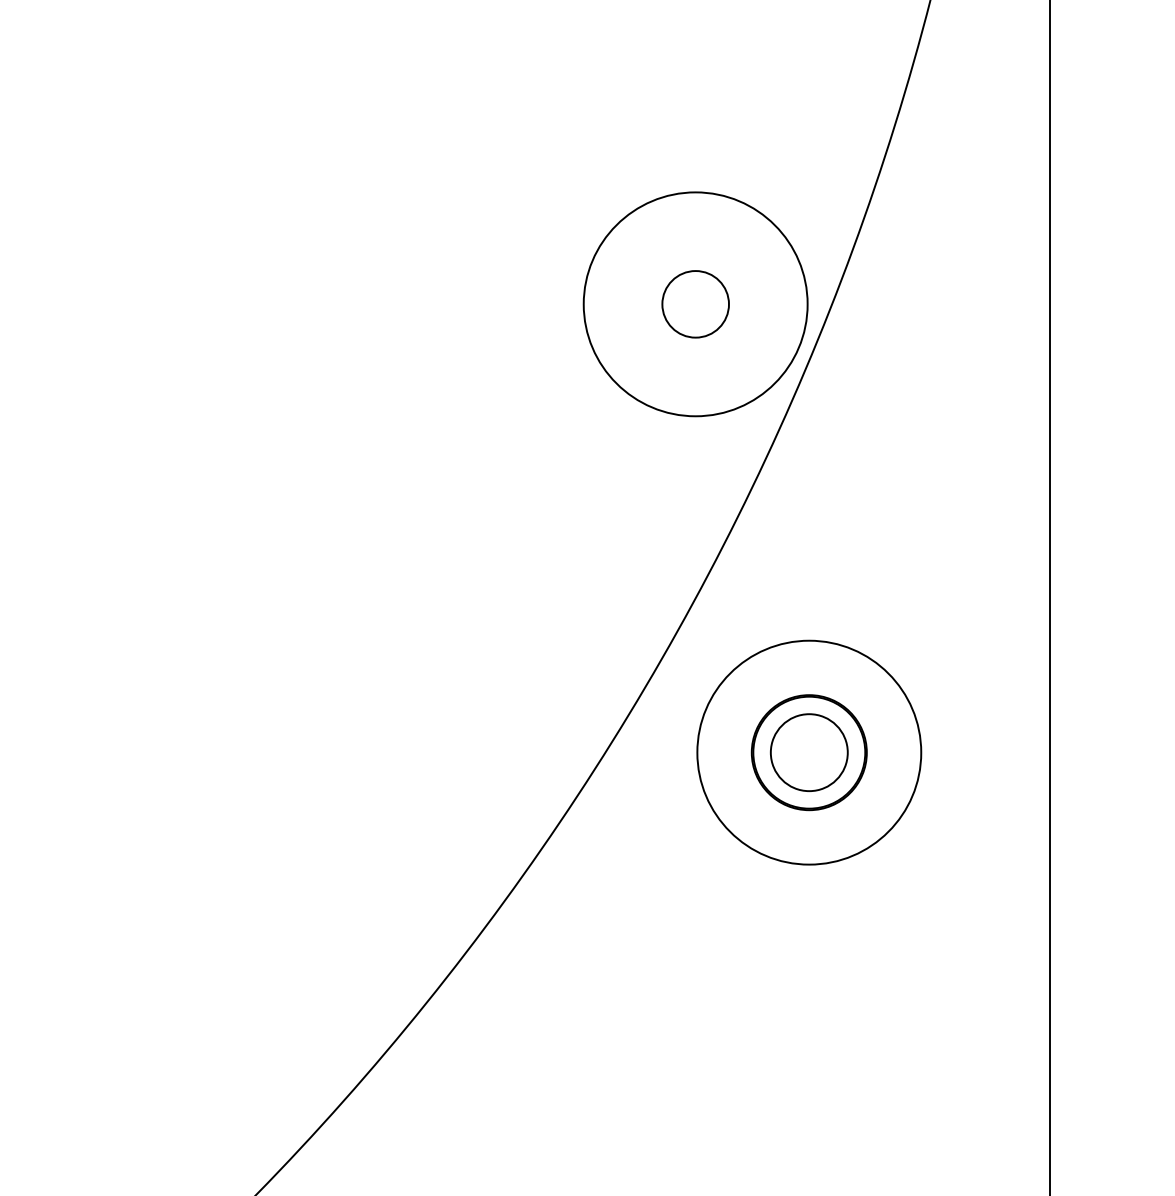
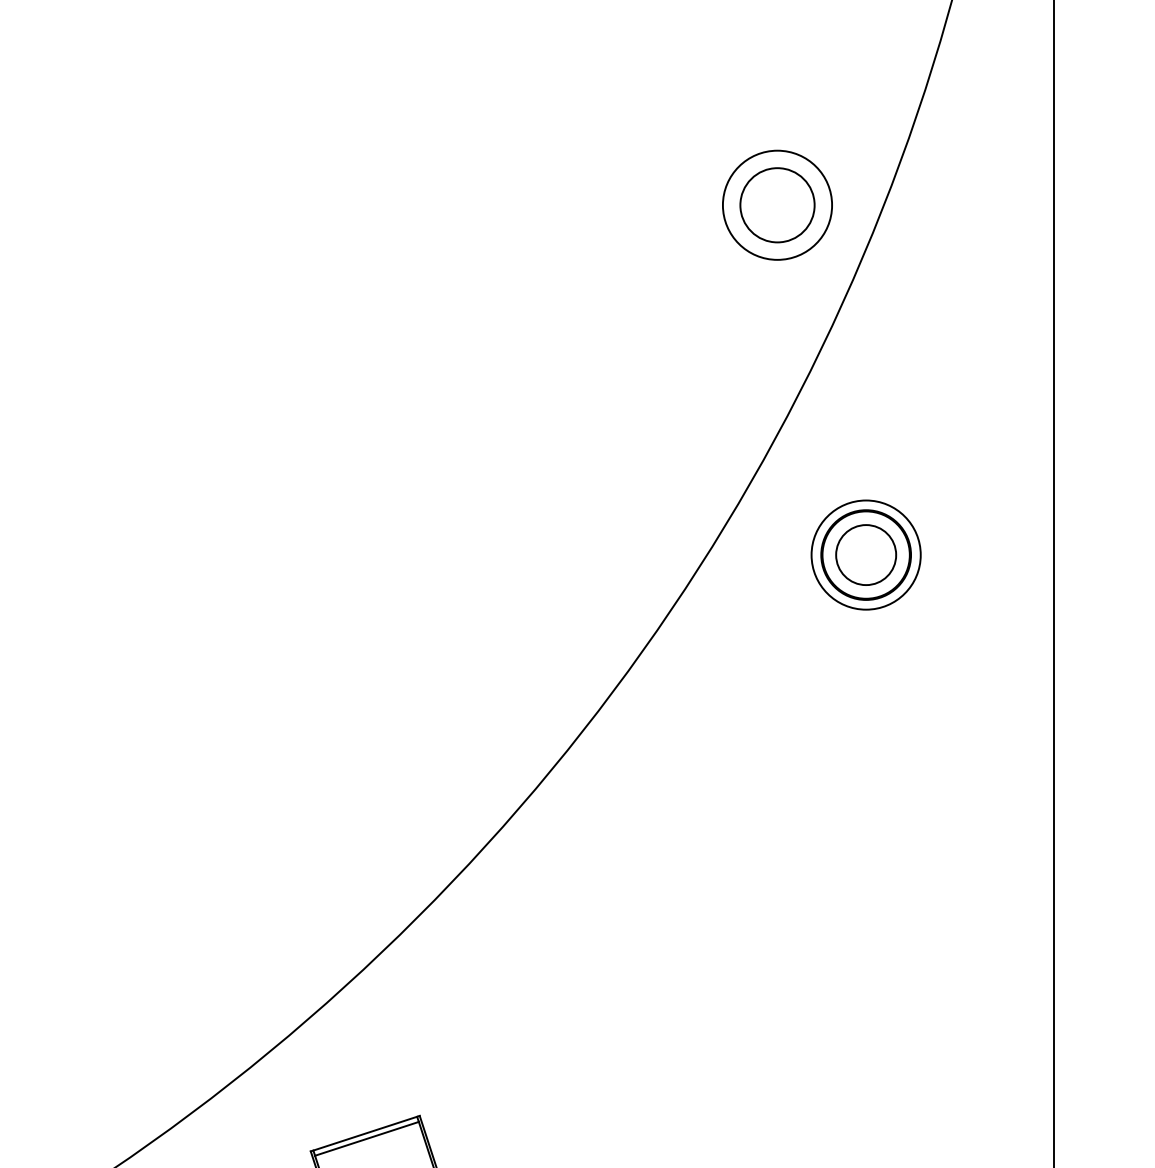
circle: (695, 303) -> (777, 204), size x0.62
circle: (695, 304) -> (777, 205), size x1.43
circle: (808, 751) -> (865, 554), size x0.62

